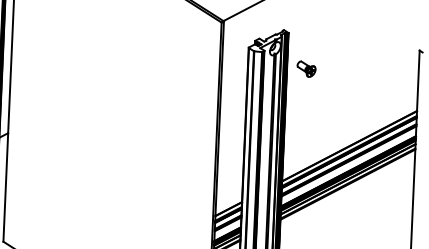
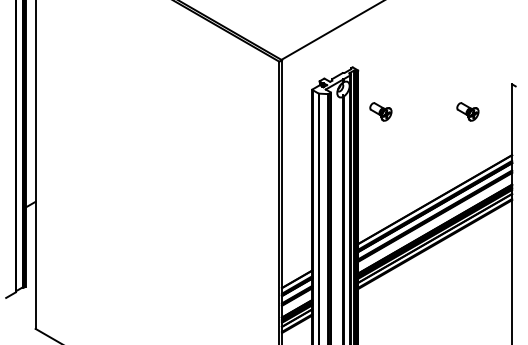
part: (380, 72) -> (467, 111), added

